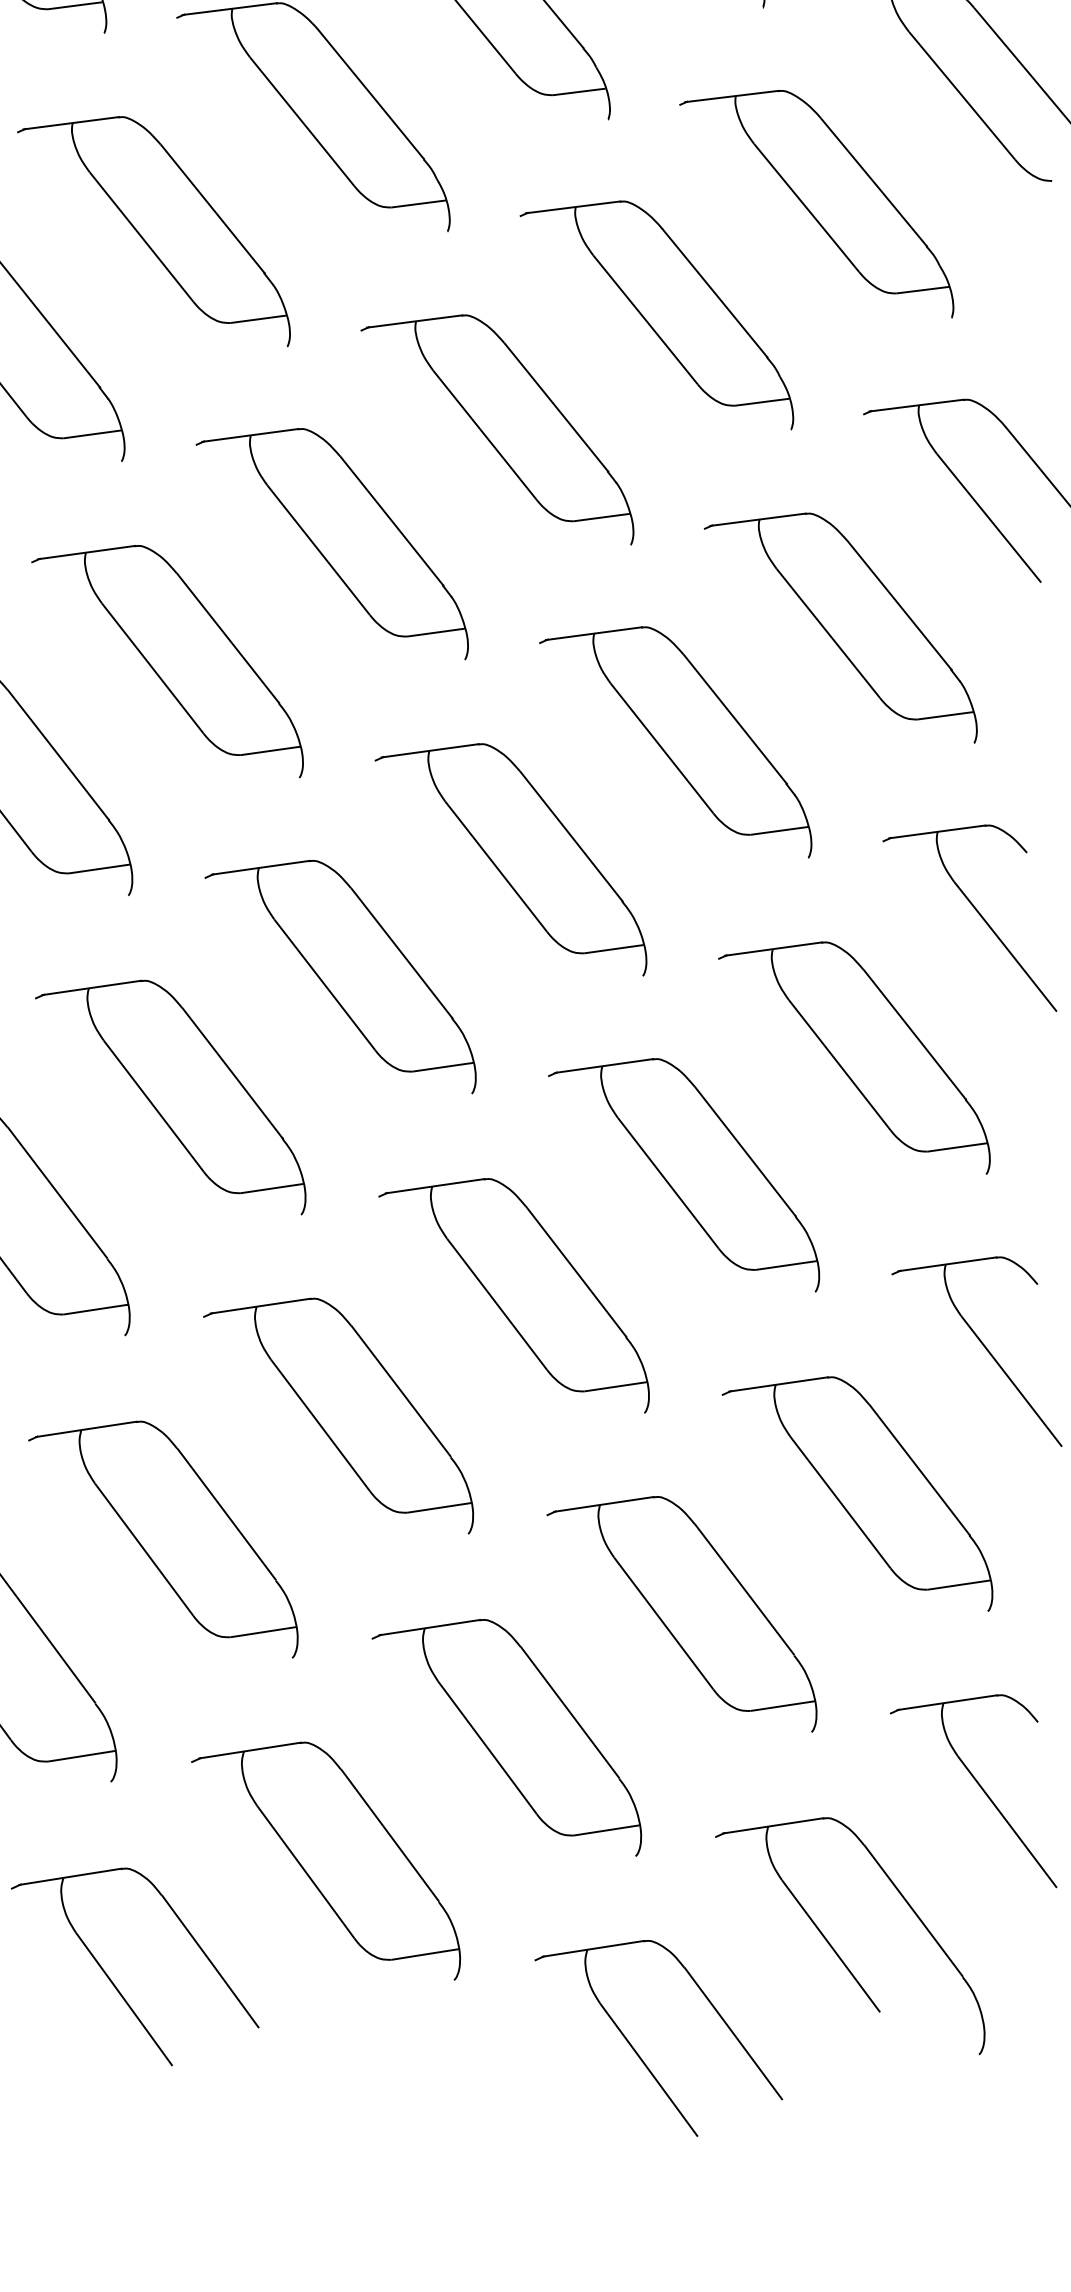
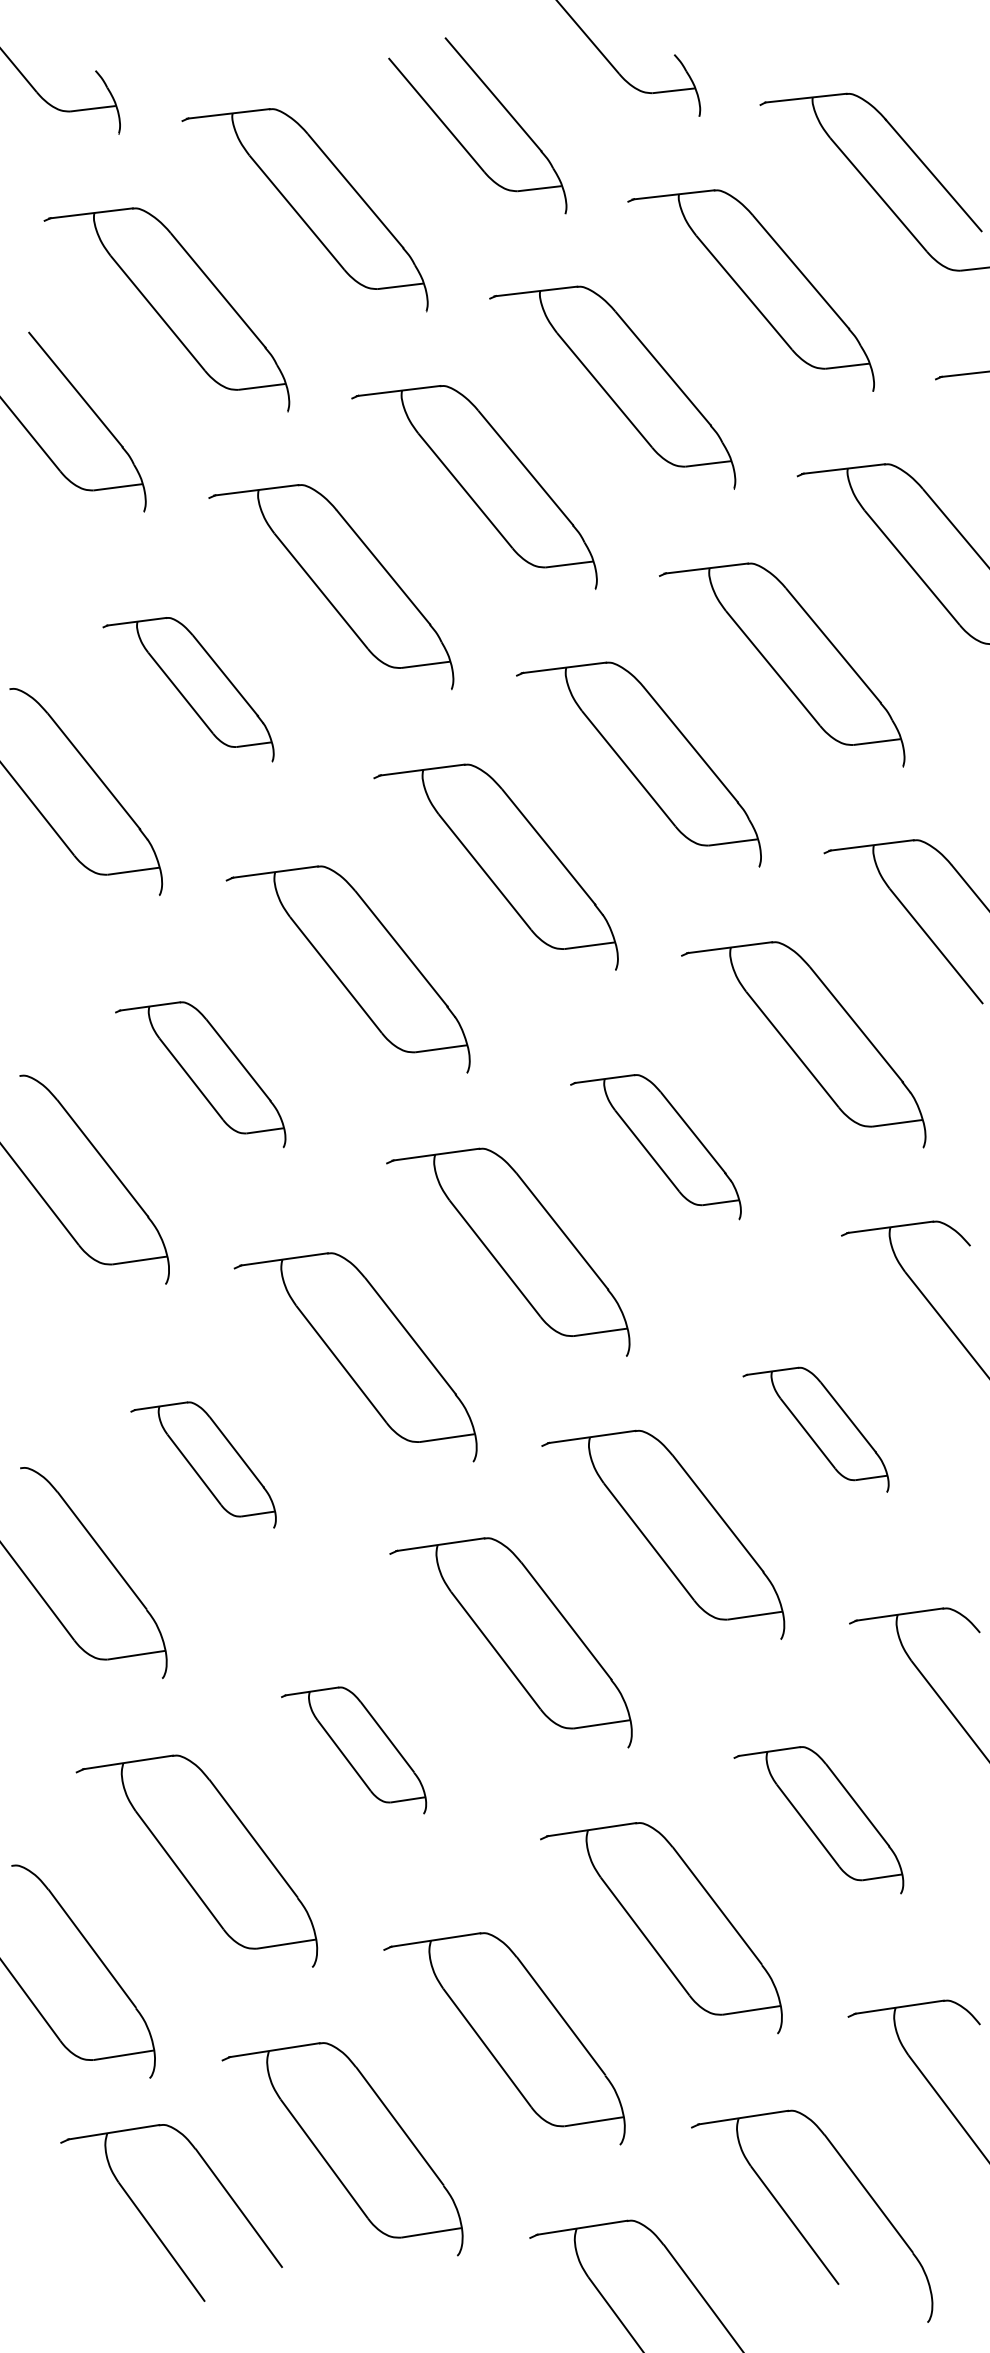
part: (154, 231) -> (188, 689), size x0.7
part: (167, 661) -> (200, 1074), size x0.7
part: (675, 742) -> (655, 1147), size x0.7
part: (854, 1057) -> (815, 1429), size x0.6
part: (170, 1096) -> (203, 1464), size x0.6
part: (338, 1415) -> (353, 1750), size x0.6
part: (857, 1493) -> (818, 1819), size x0.7
part: (112, 1980) -> (151, 2225), moved

